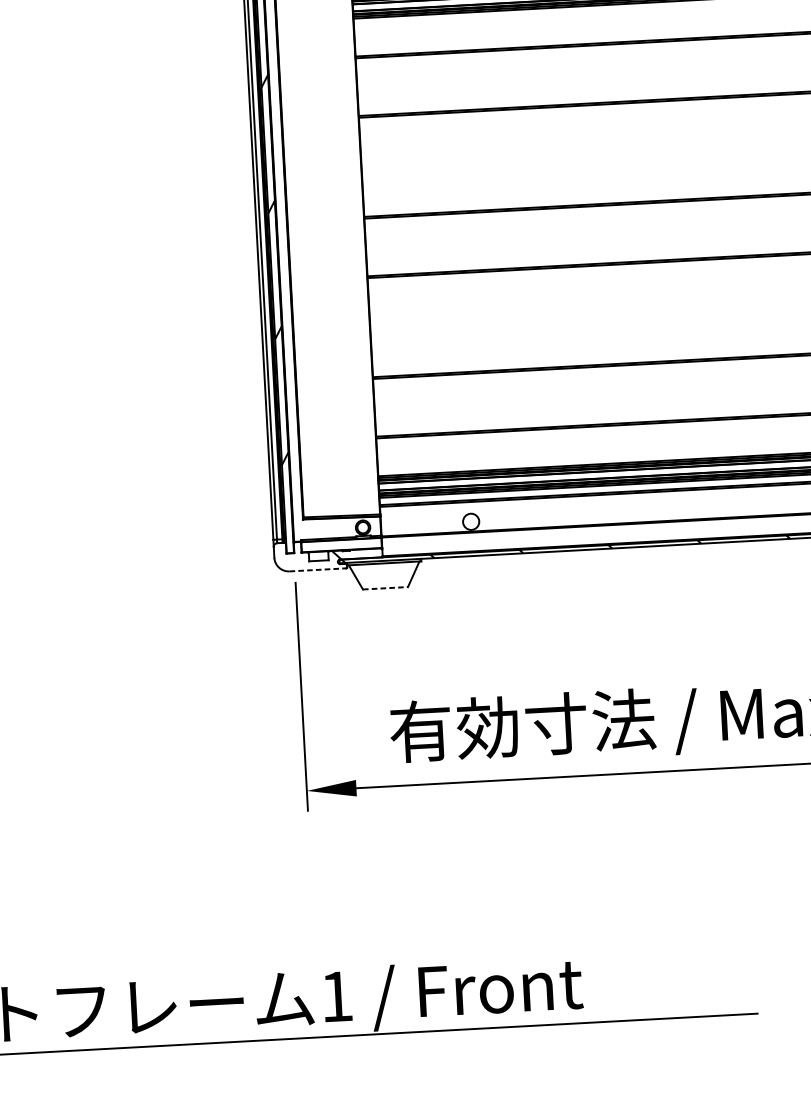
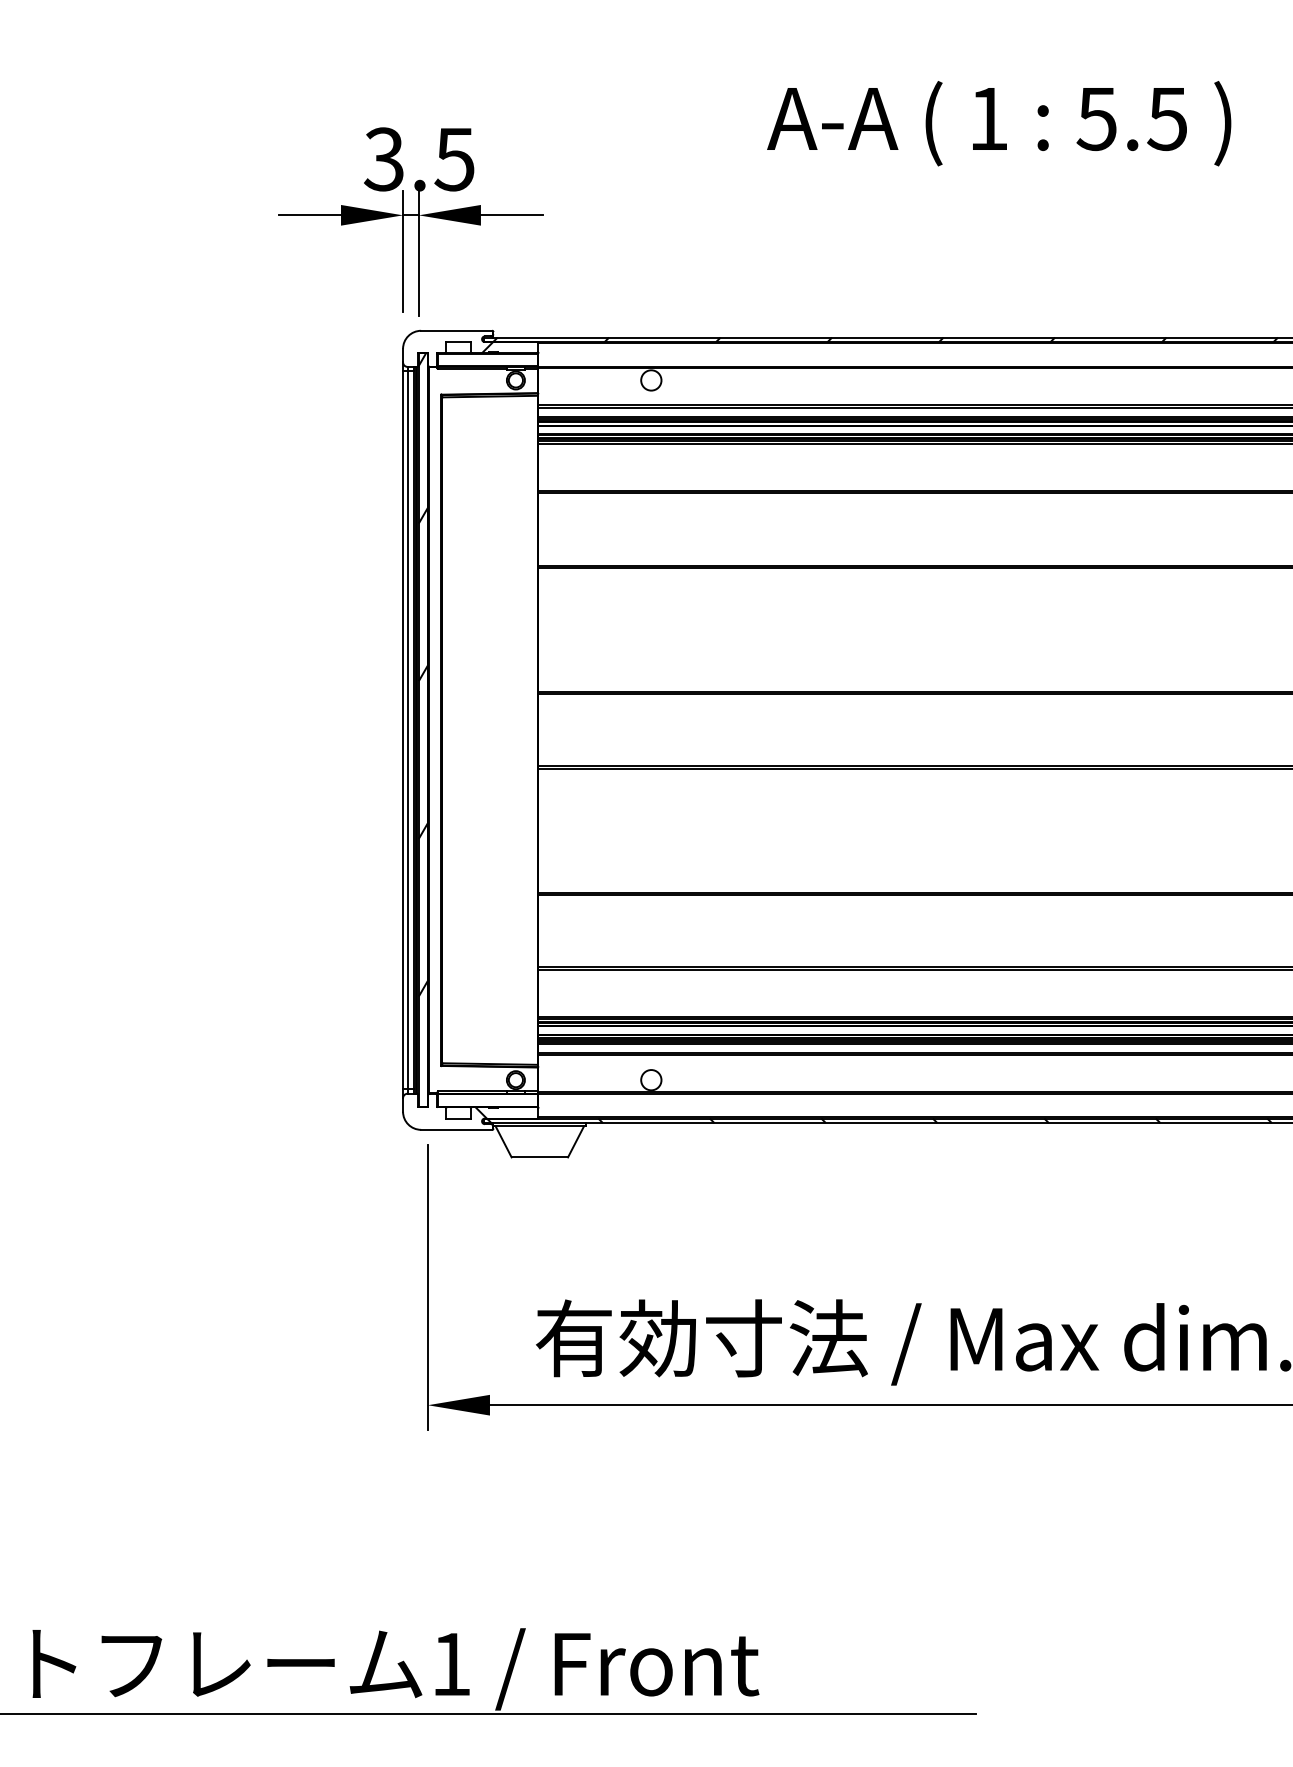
line: (318, 569) -> (457, 1129), dashed -> solid
line: (386, 588) -> (540, 1157), dashed -> solid

